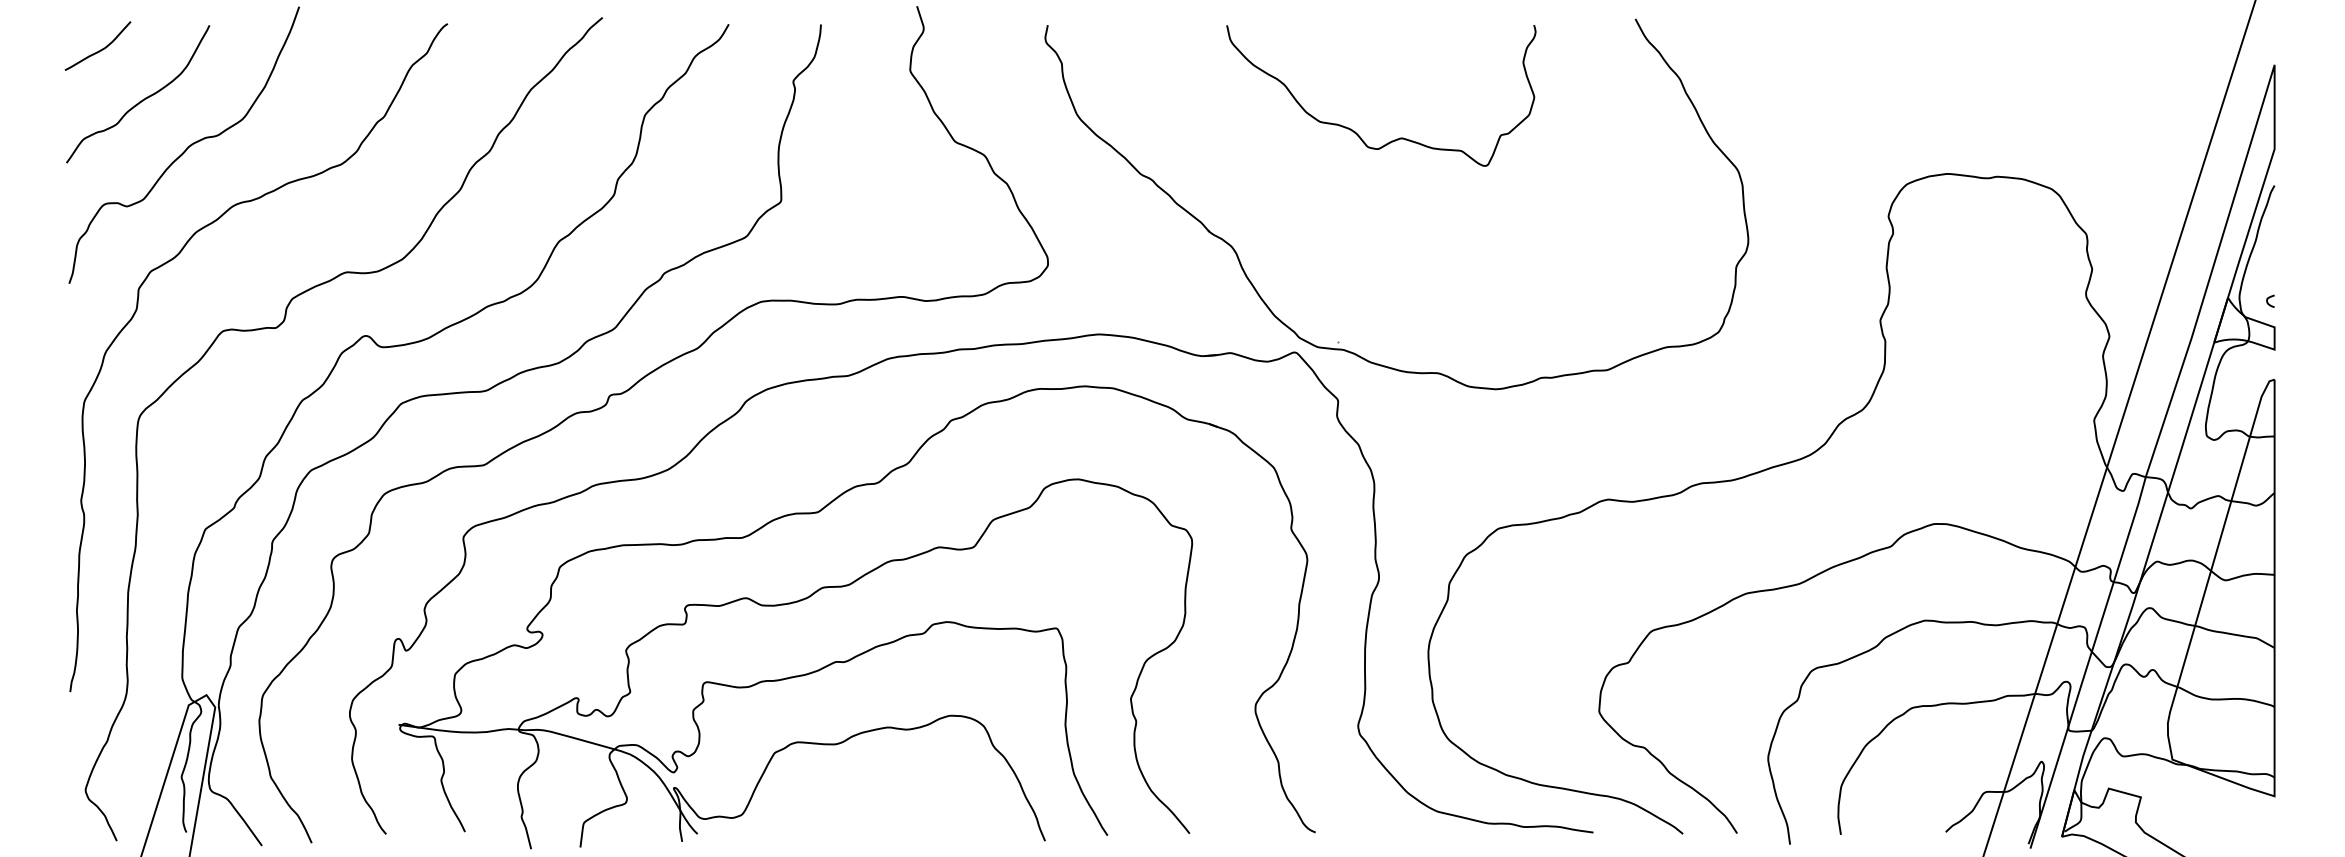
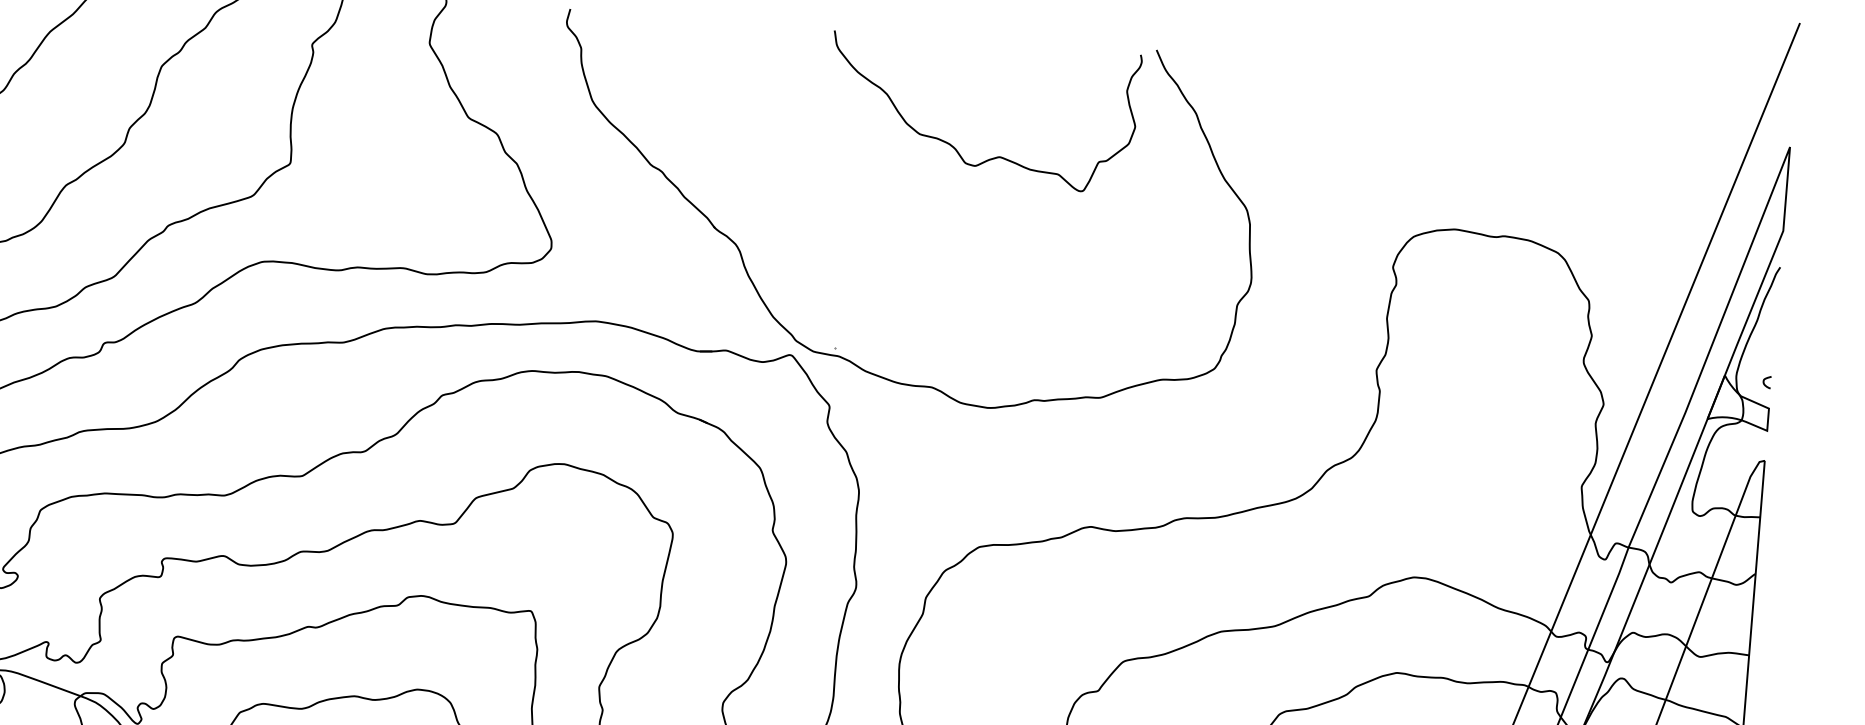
curve: (1355, 131) -> (954, 146), moved

